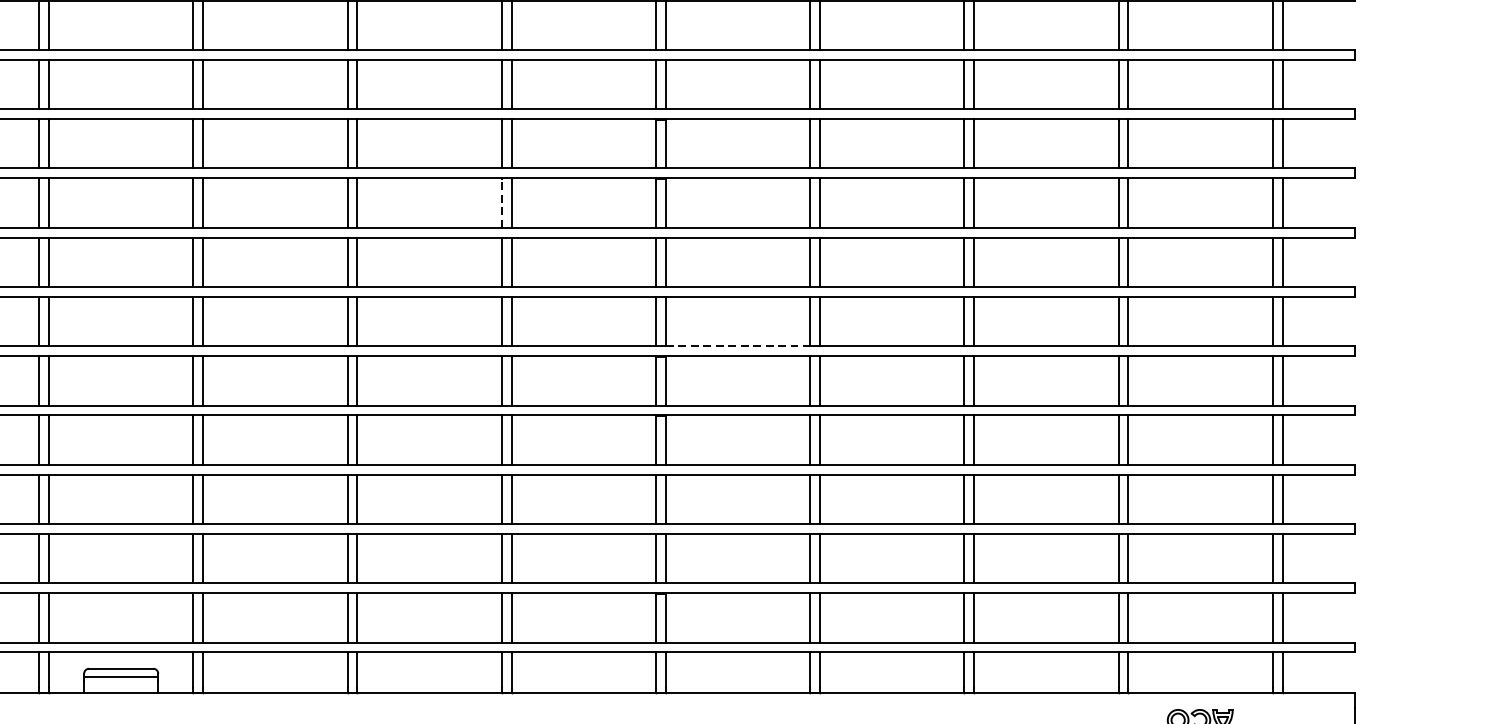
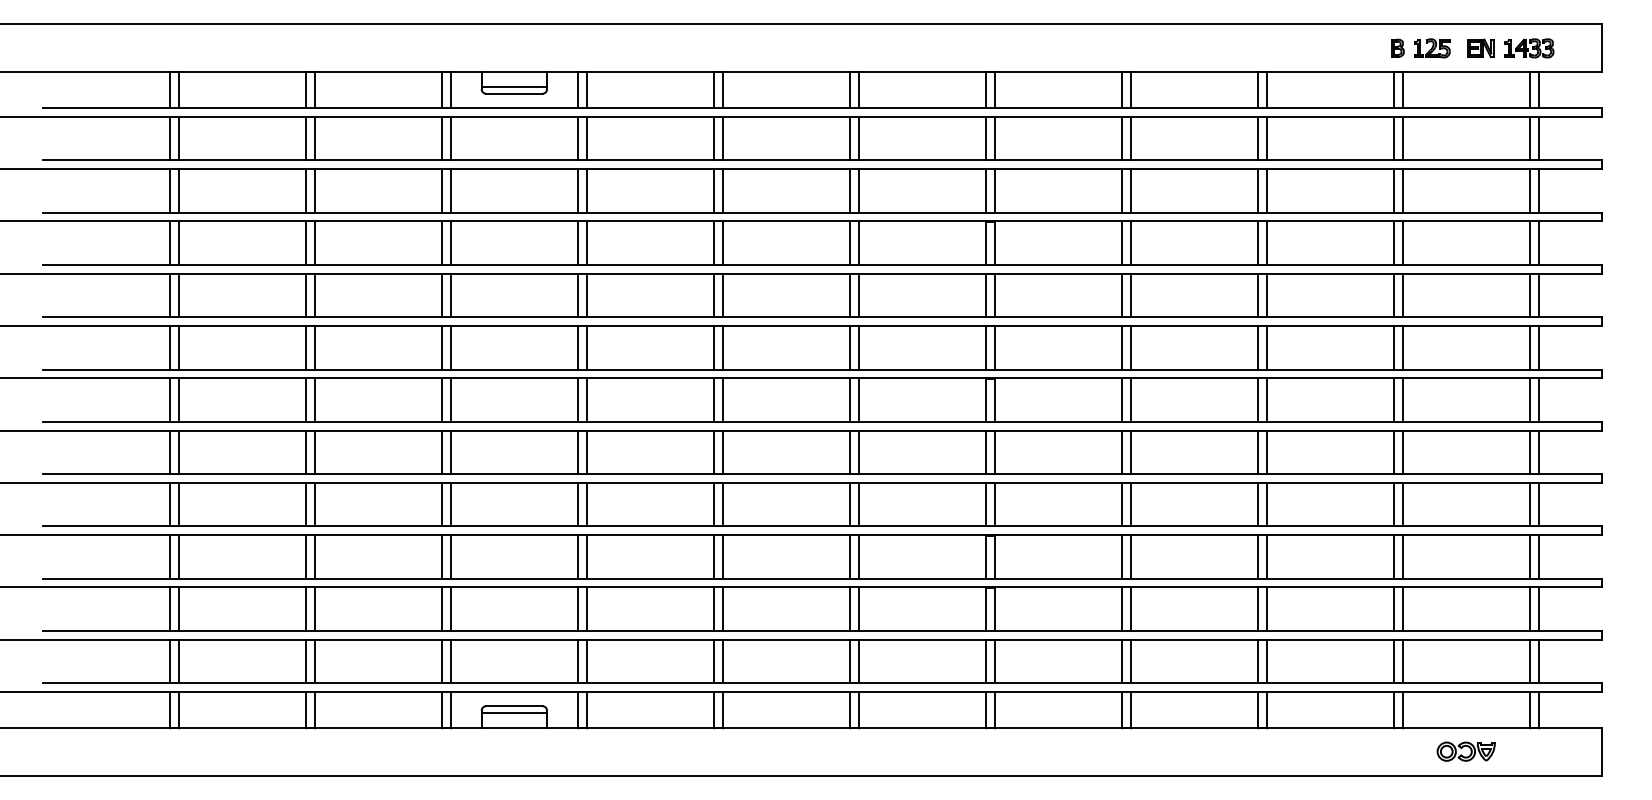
line: (502, 203) -> (850, 295), dashed -> solid
line: (738, 345) -> (1058, 421), dashed -> solid

